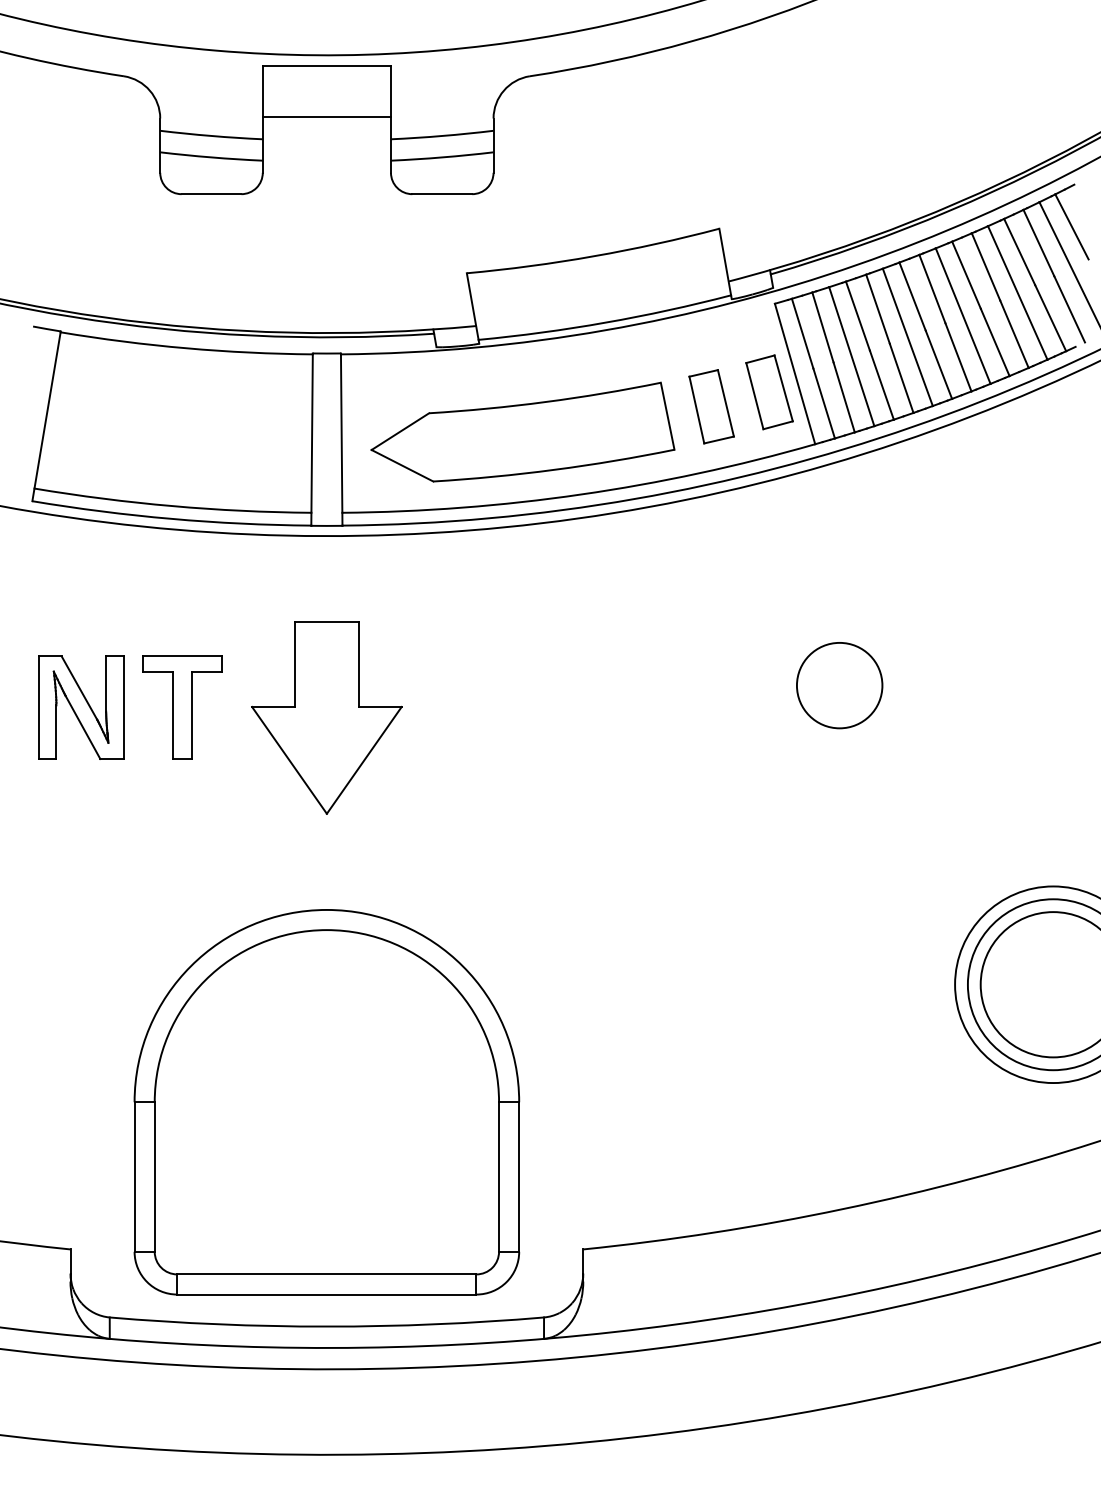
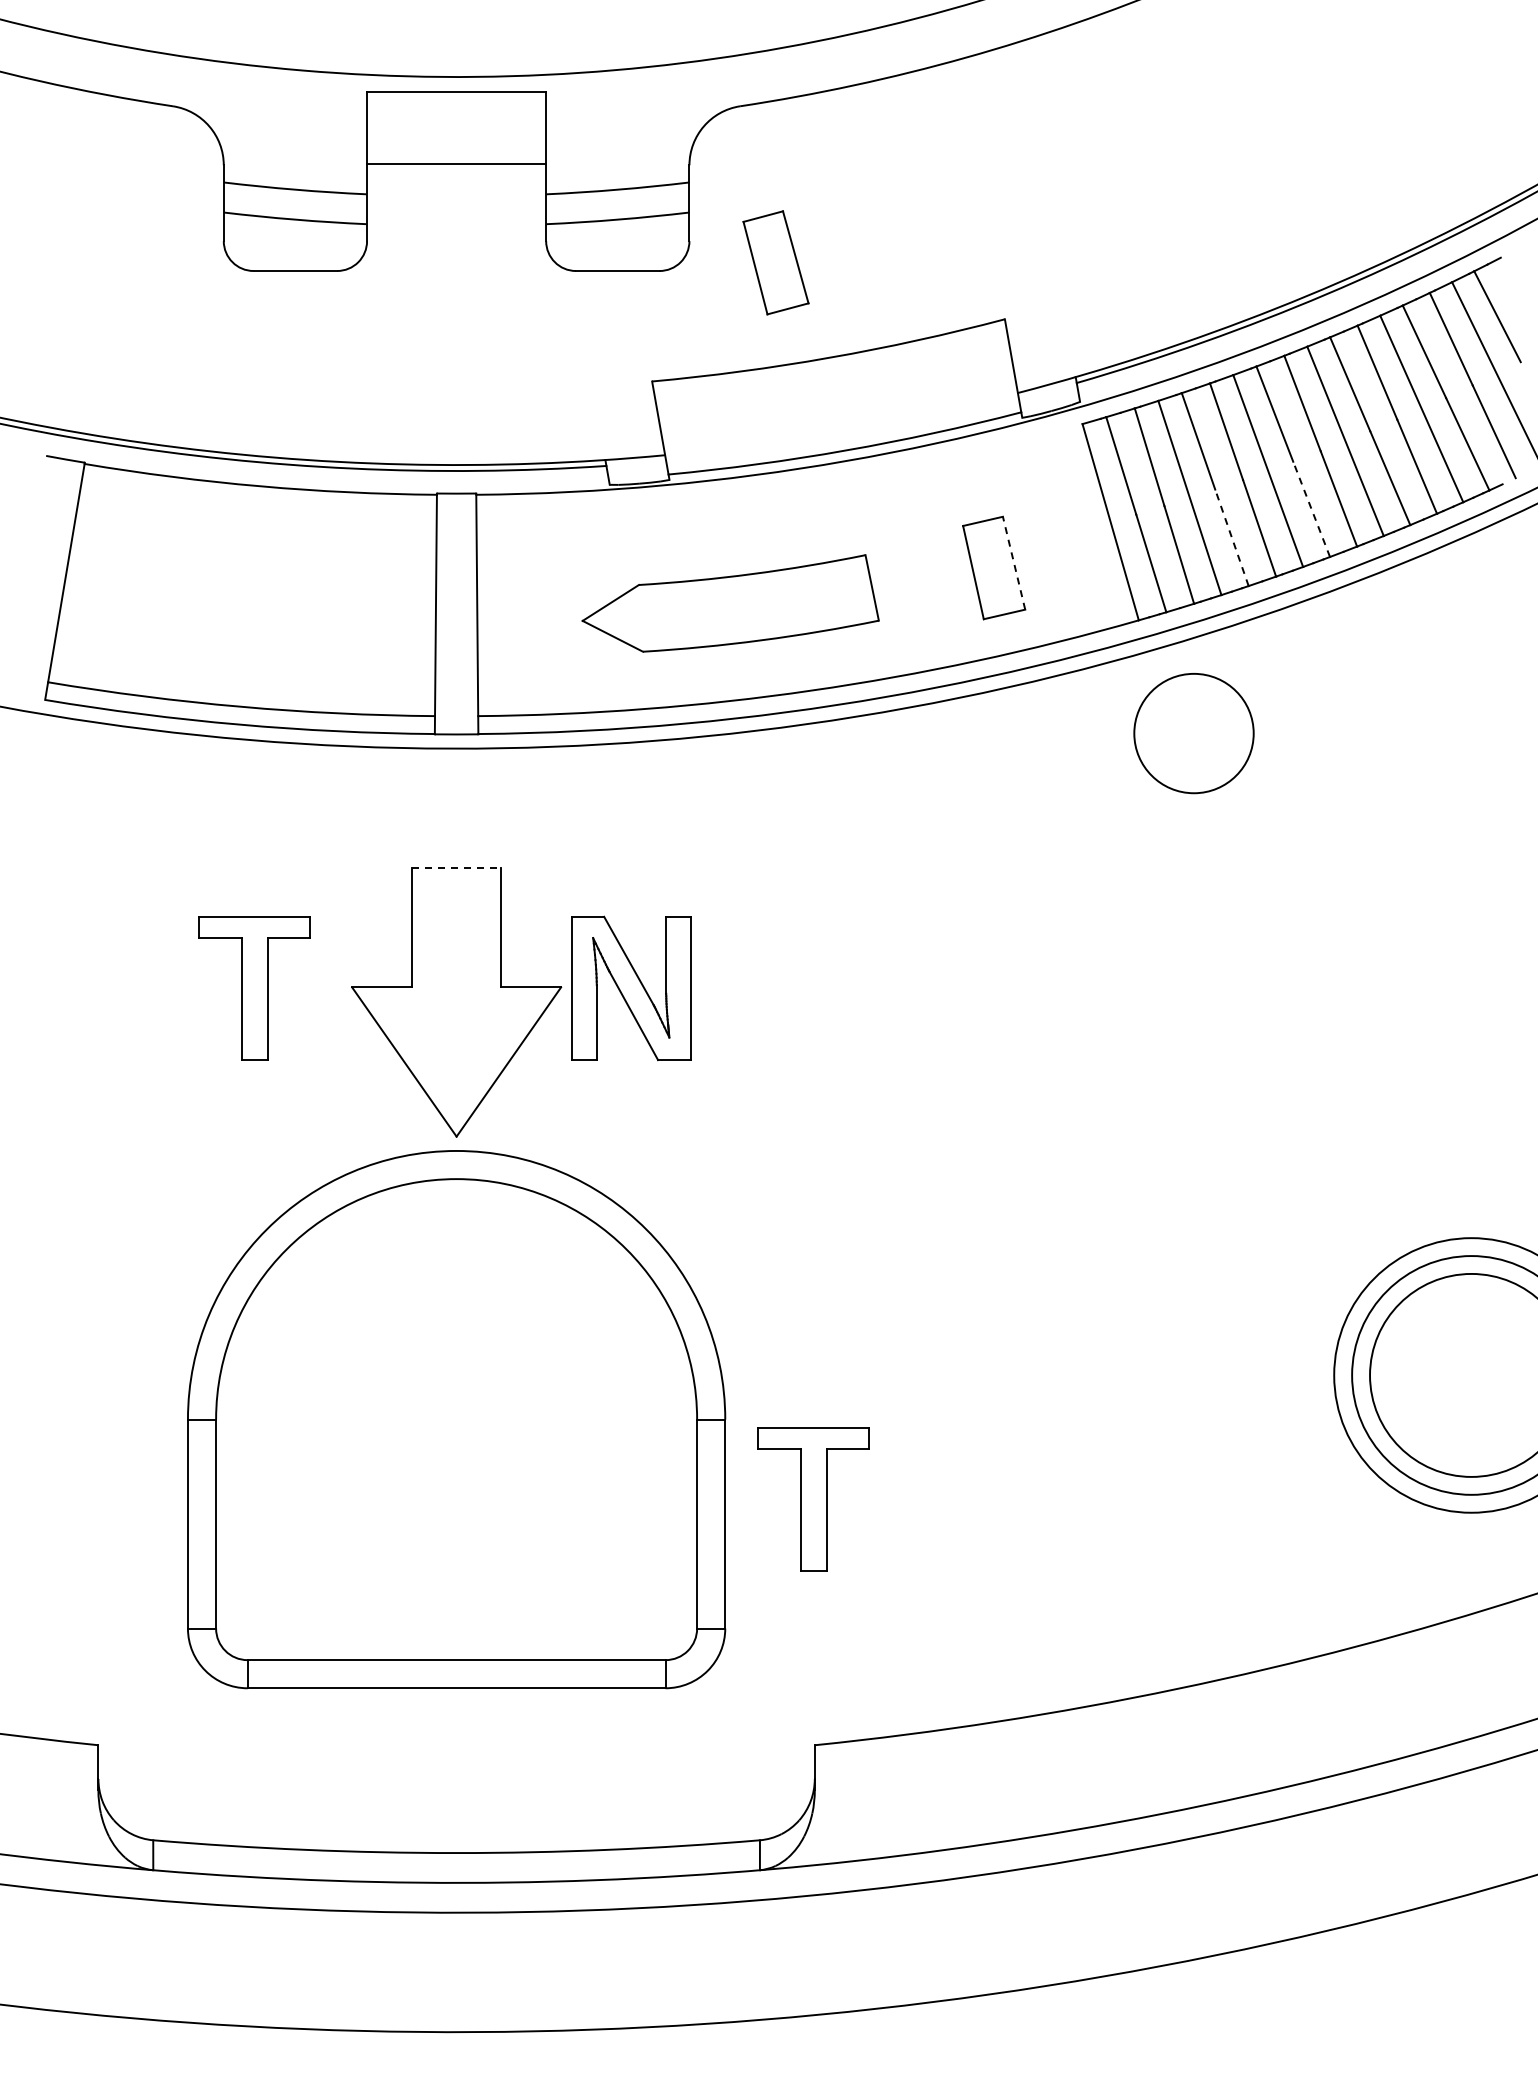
line: (938, 364) -> (1311, 508), solid -> dashed
line: (881, 384) -> (1231, 537), solid -> dashed
part: (769, 392) -> (775, 262), moved
line: (726, 403) -> (1014, 563), solid -> dashed
part: (522, 432) -> (730, 603), size x0.7
line: (326, 621) -> (456, 868), solid -> dashed
circle: (839, 685) -> (1193, 733), moved
part: (81, 707) -> (631, 988), moved
part: (582, 1073) -> (813, 1499), added
part: (326, 1102) -> (456, 1419), moved

